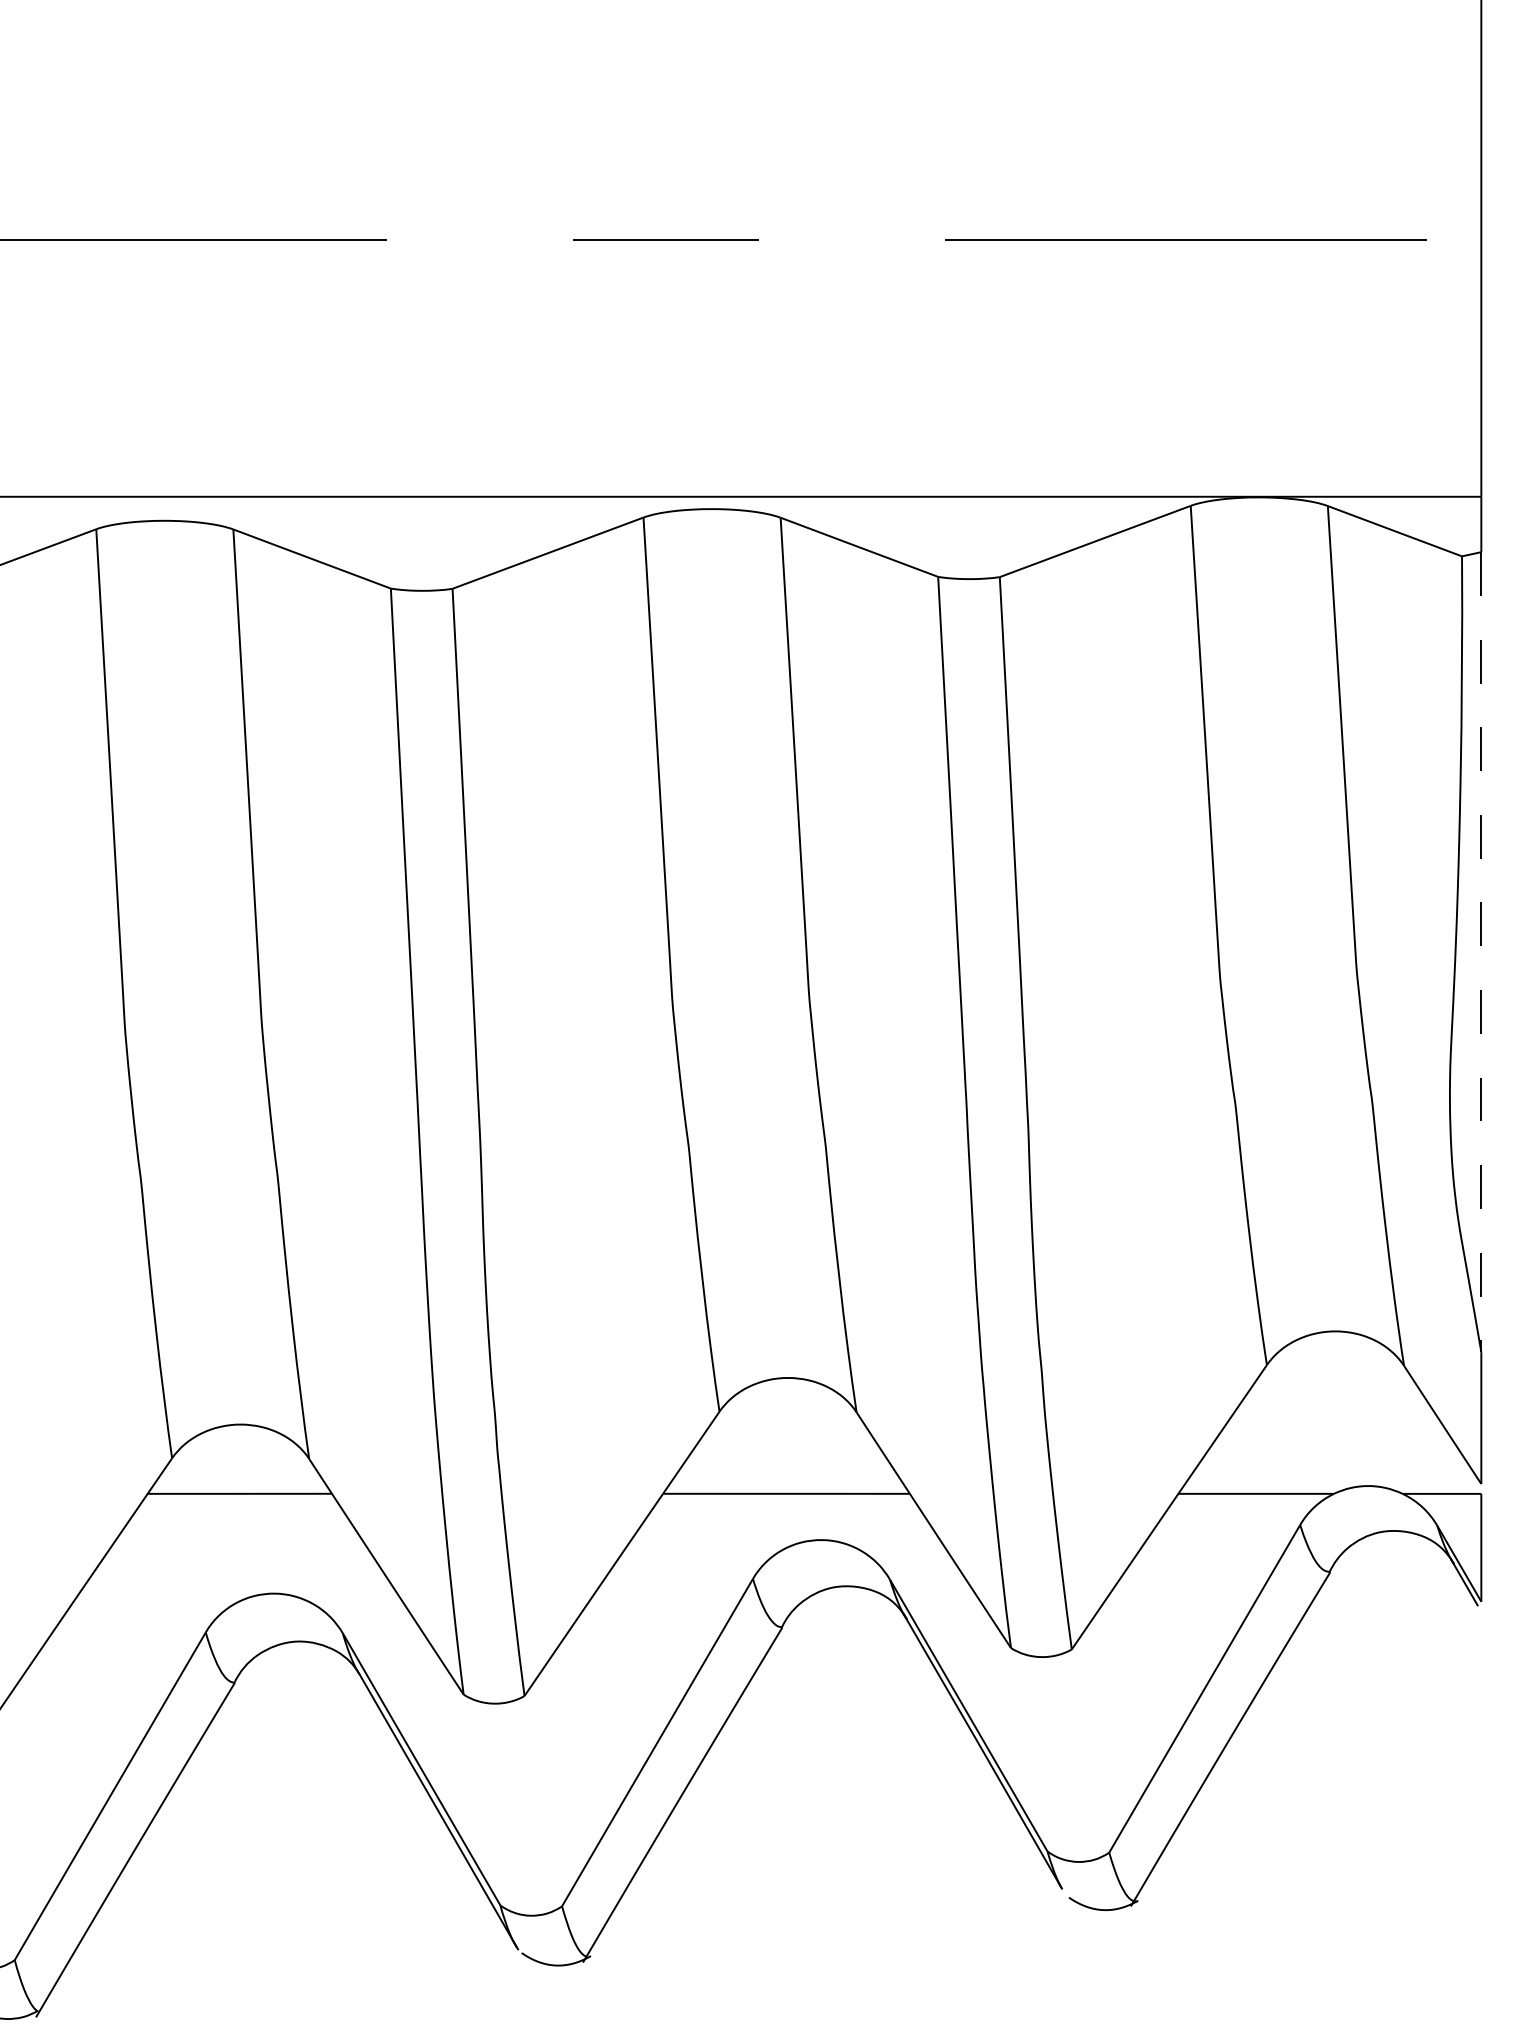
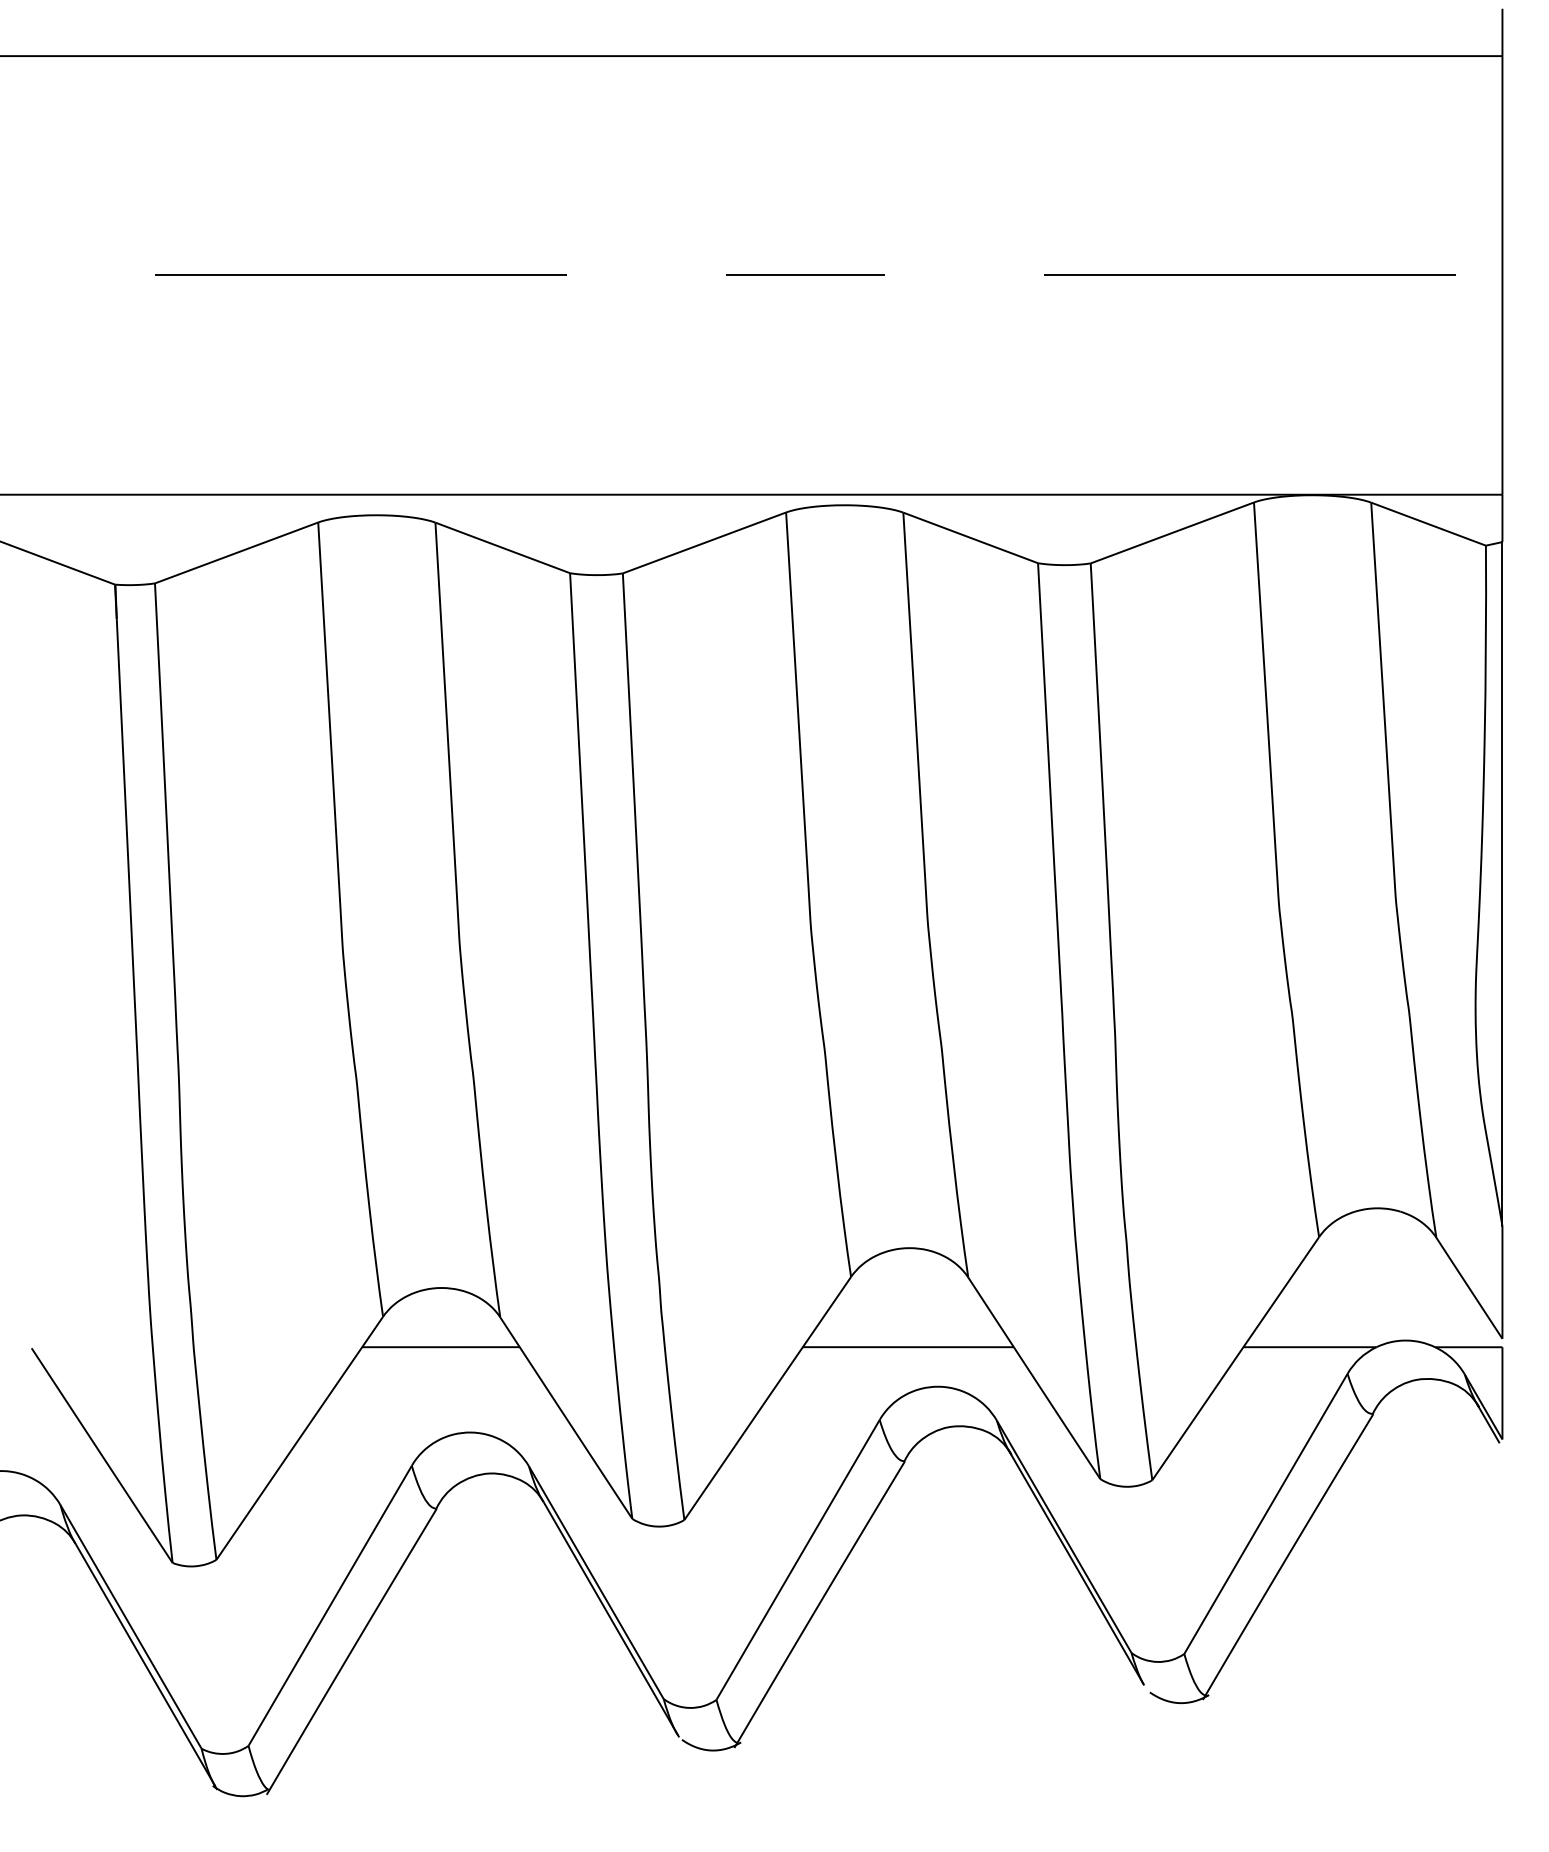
line: (1481, 952) -> (1502, 884), dashed -> solid

